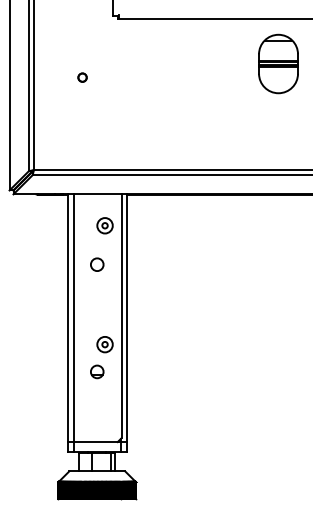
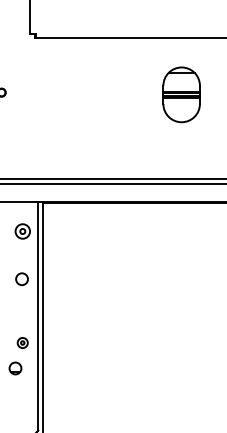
part: (278, 63) -> (181, 94), moved
circle: (97, 264) -> (22, 279), moved
part: (104, 344) -> (22, 342), size x0.7

